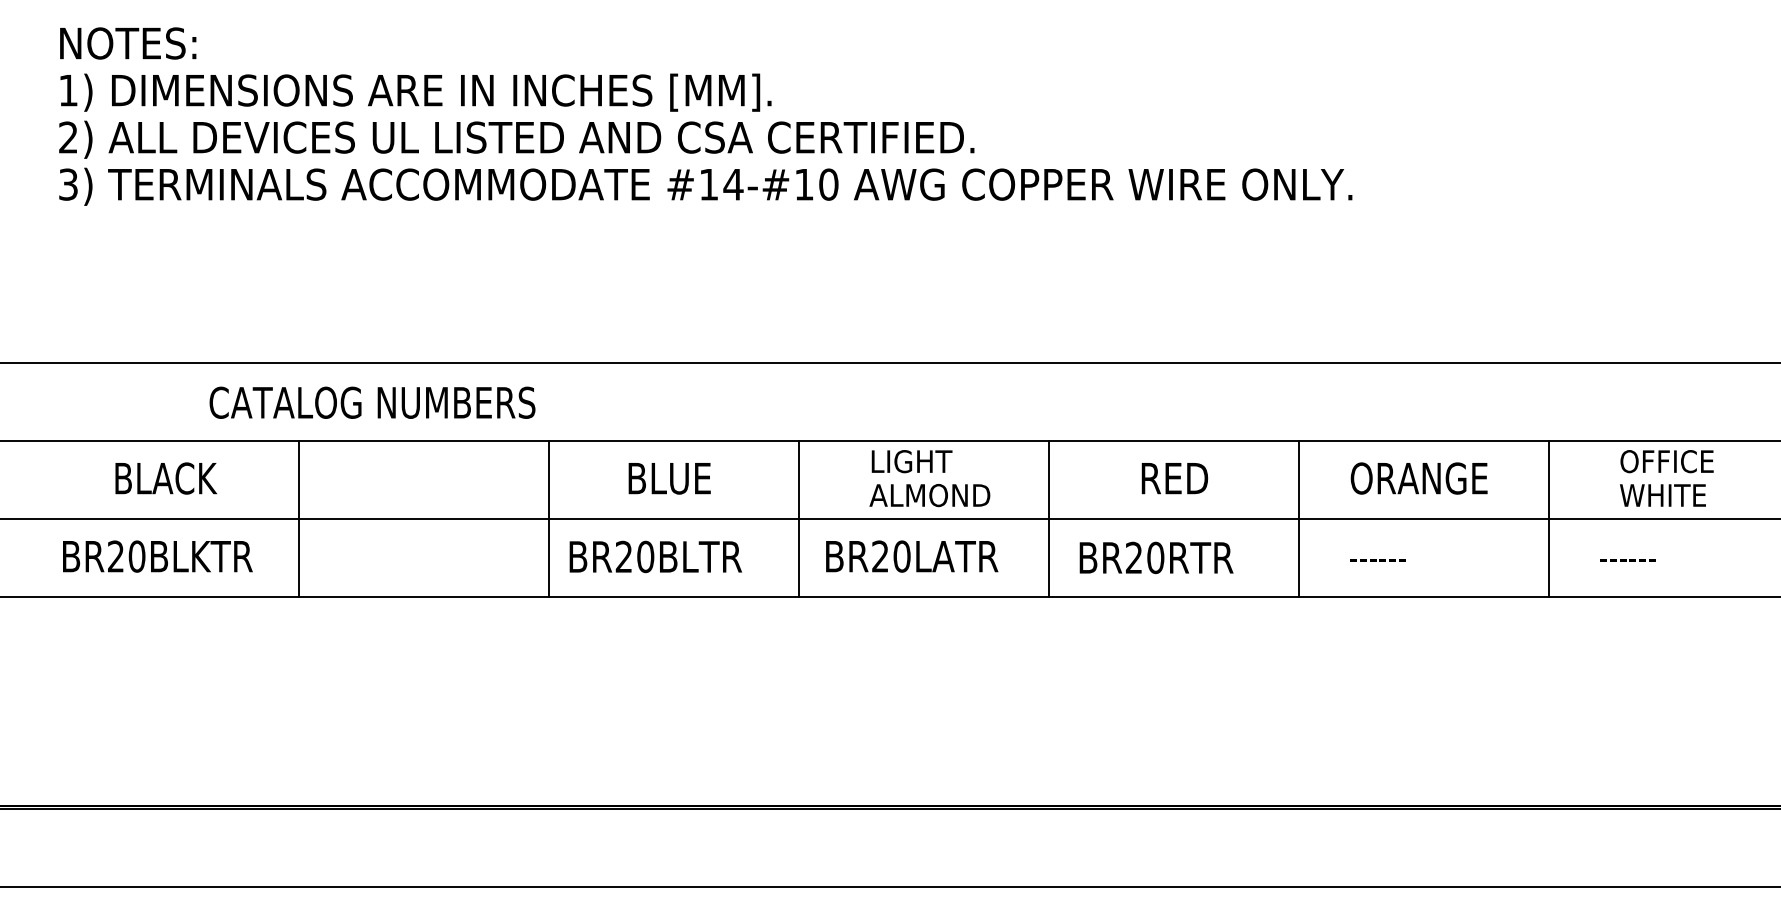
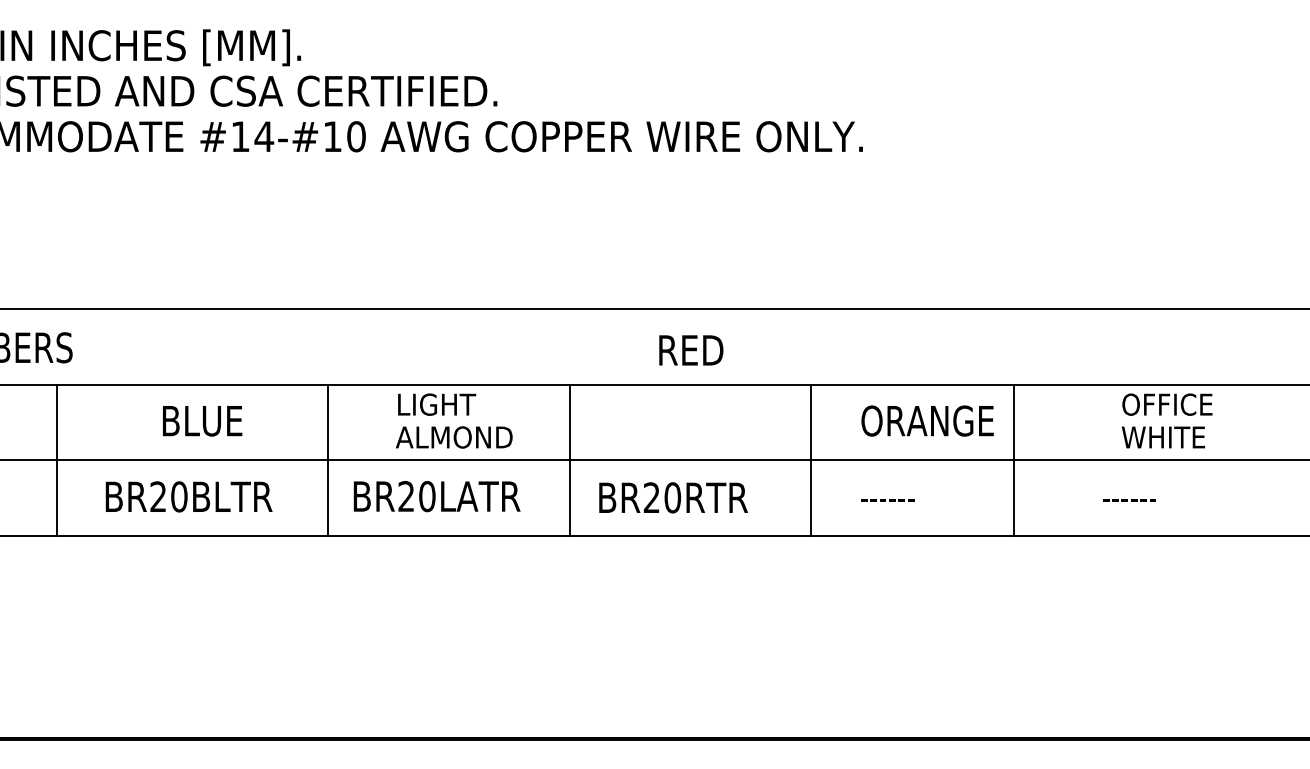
text: (1174, 478) -> (690, 350), moved
line: (549, 519) -> (57, 460), moved
line: (1548, 519) -> (1013, 460), moved

